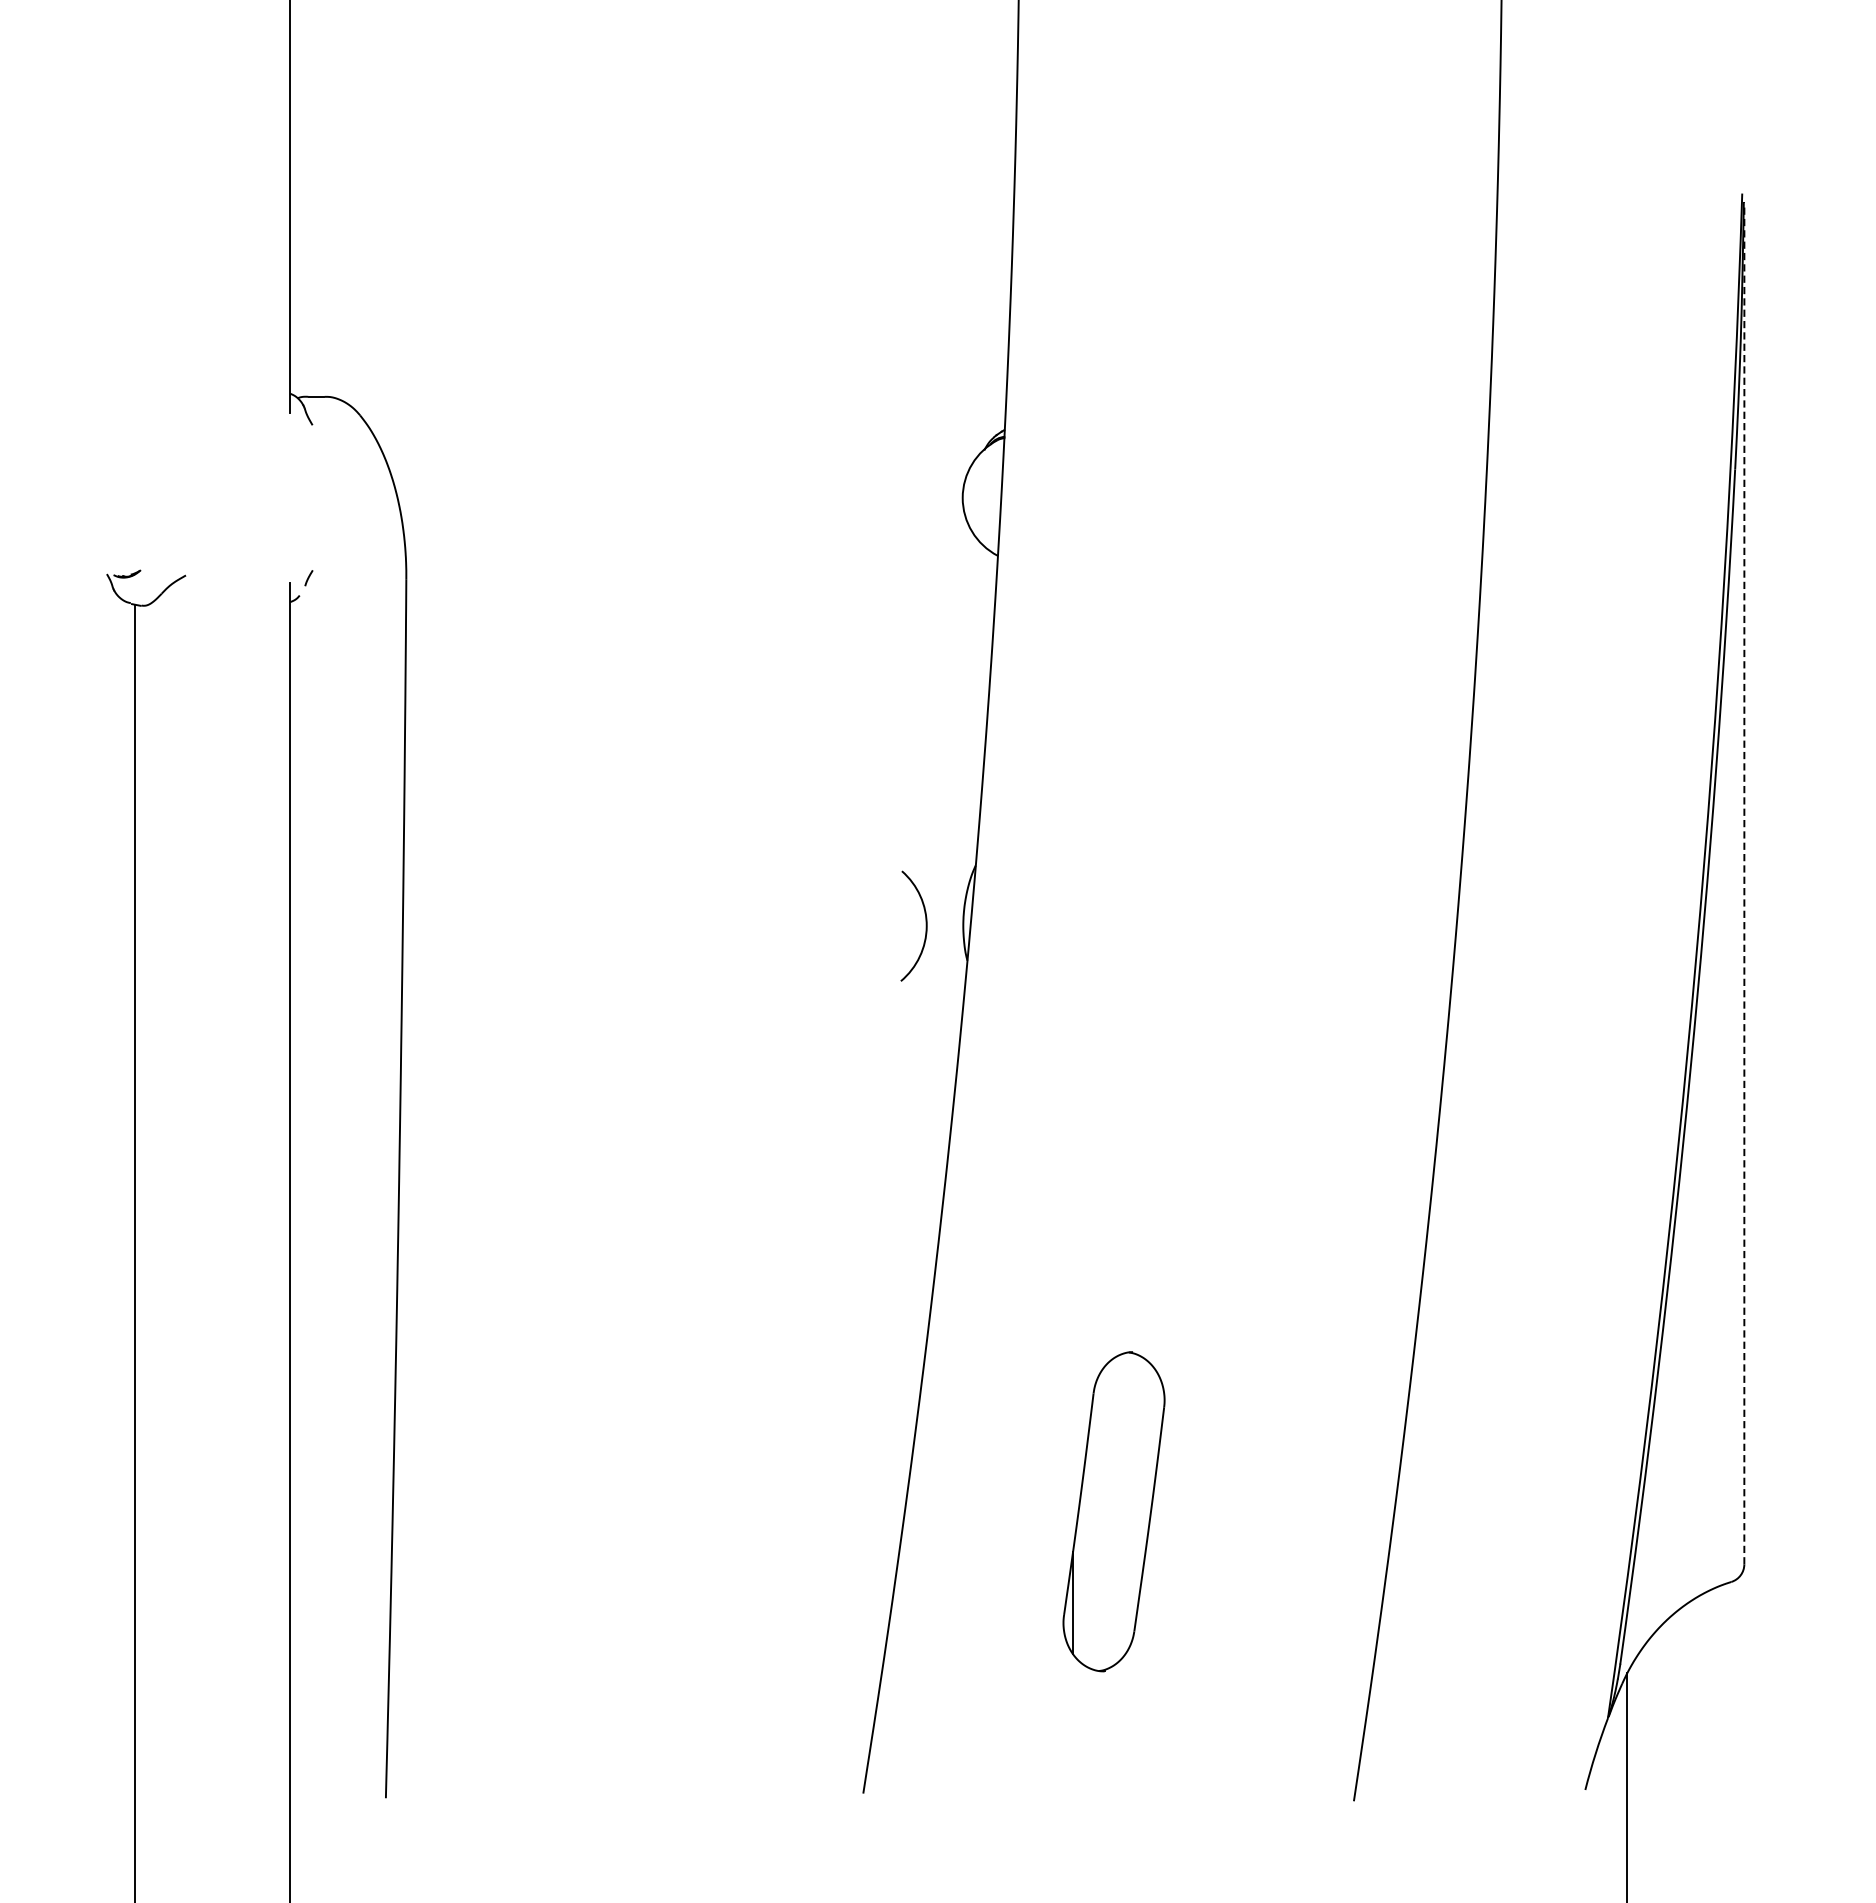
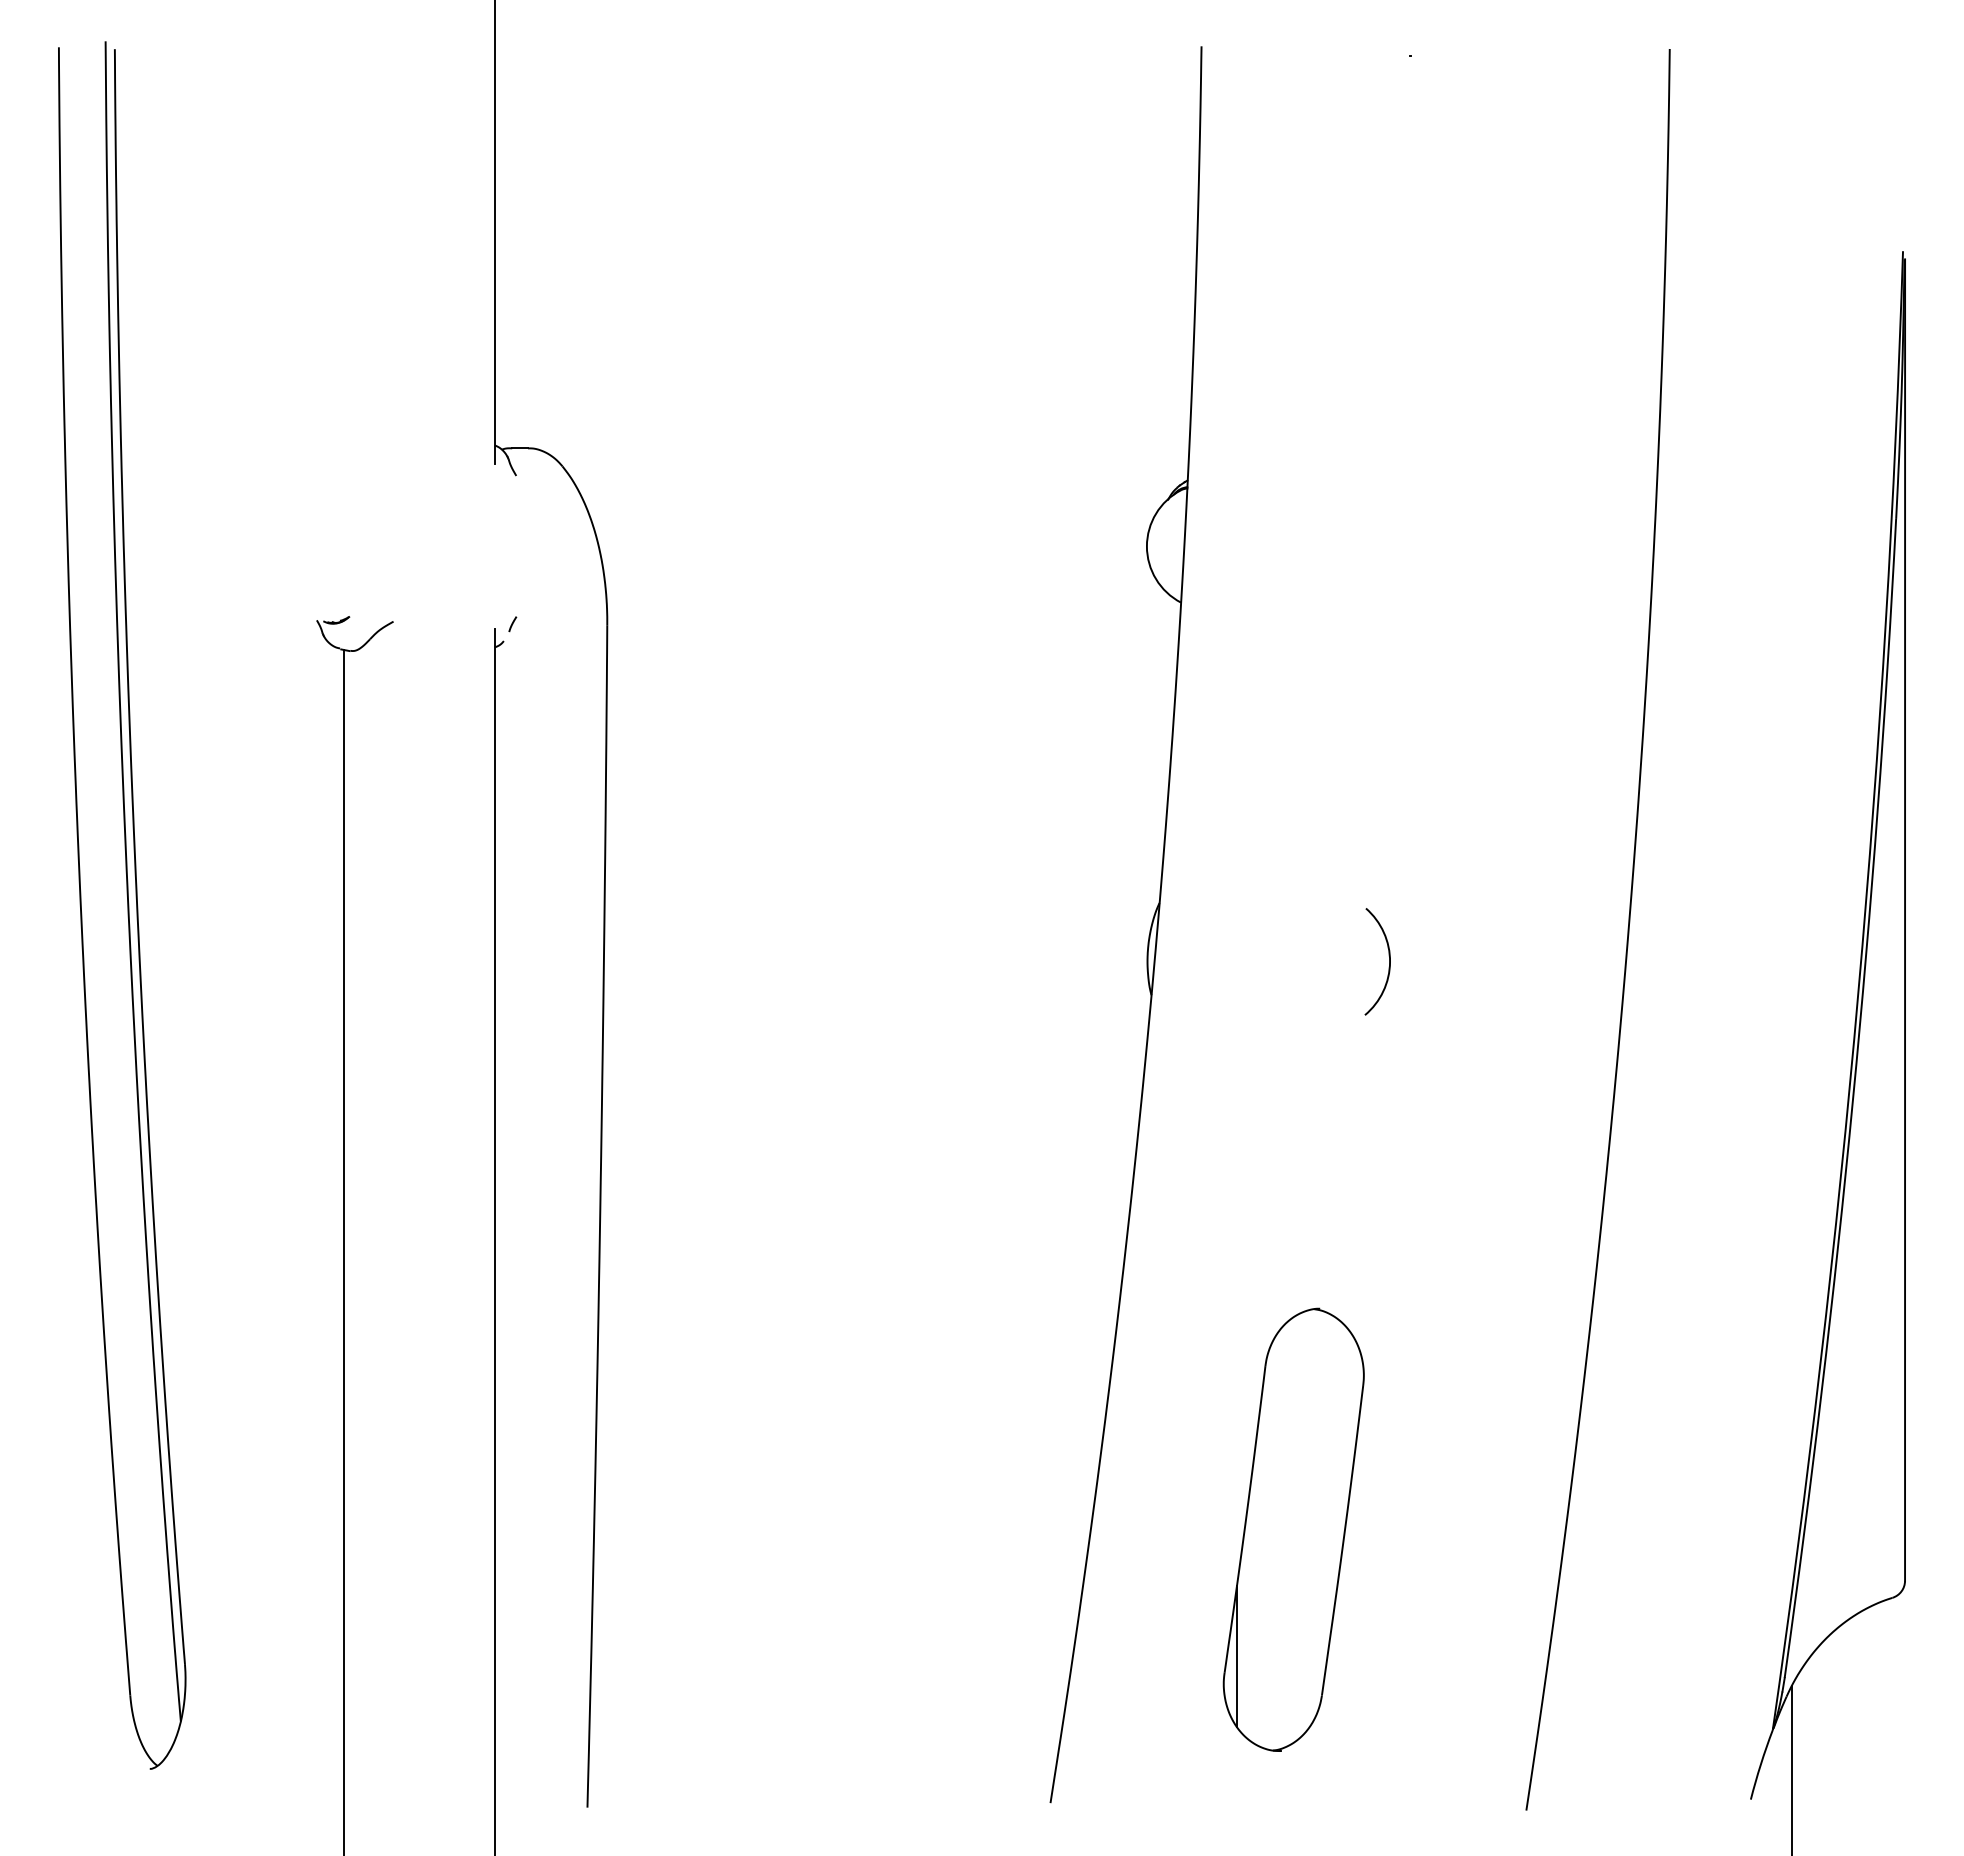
line: (1744, 883) -> (1905, 920), dashed -> solid
arc: (926, 925) -> (1389, 961), moved
part: (1113, 1511) -> (1293, 1529), size x1.43

